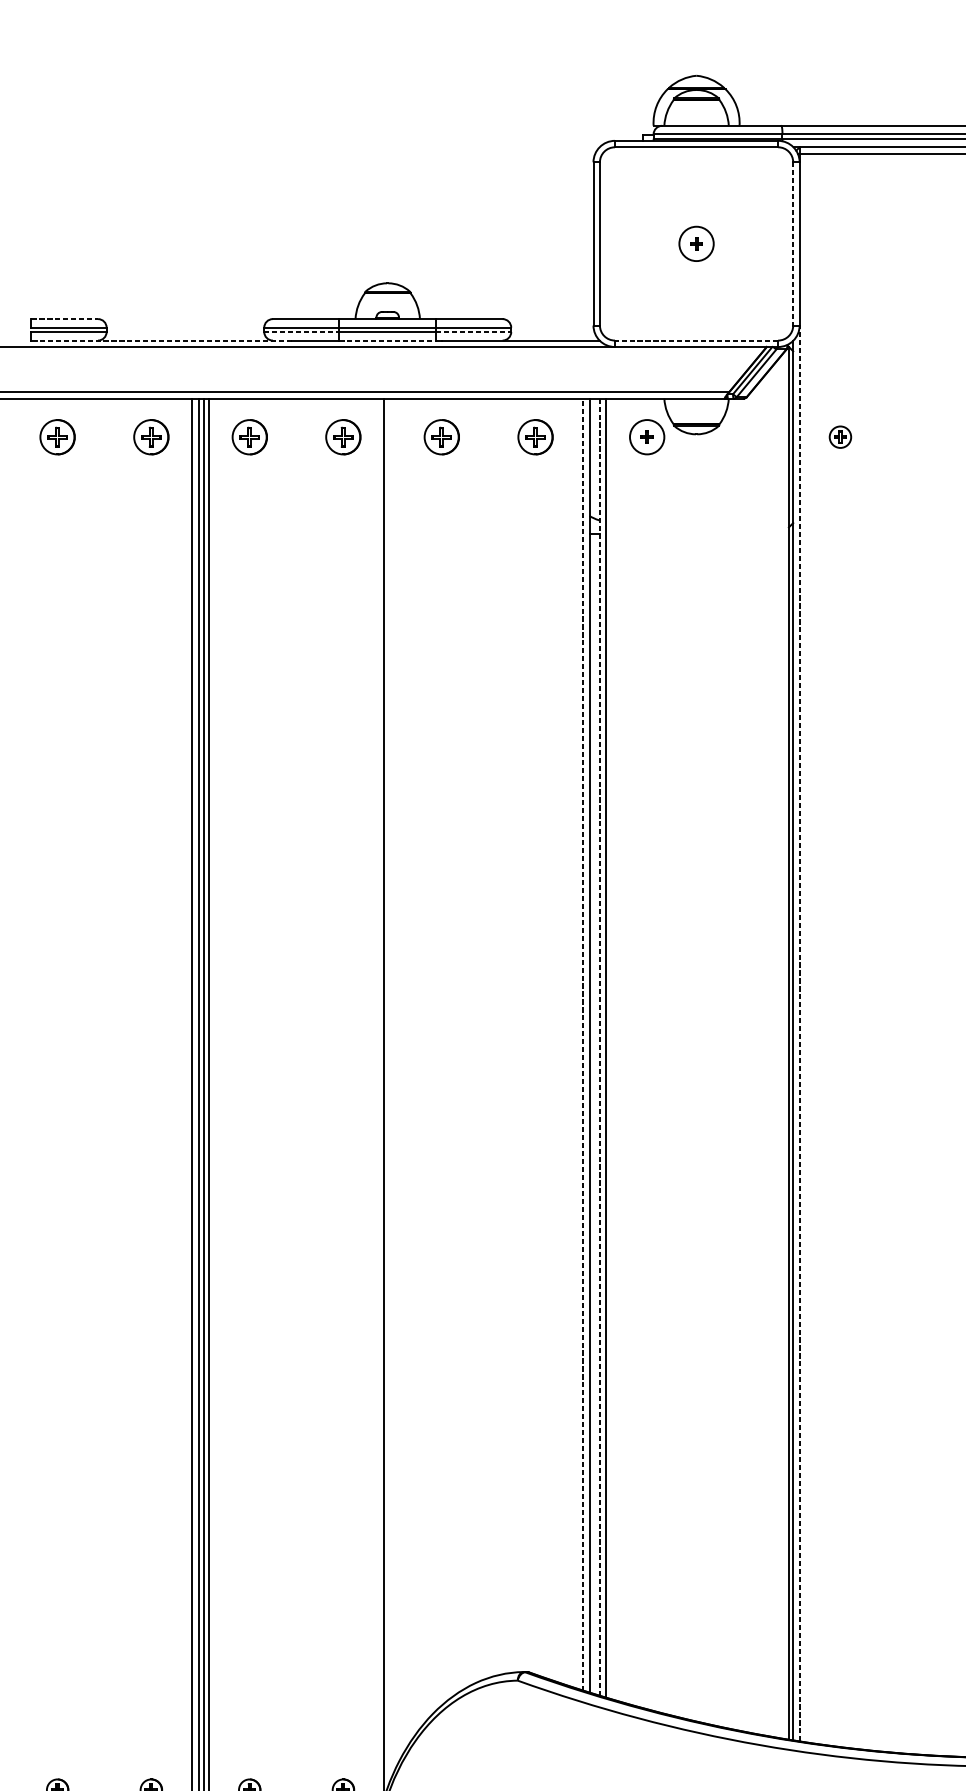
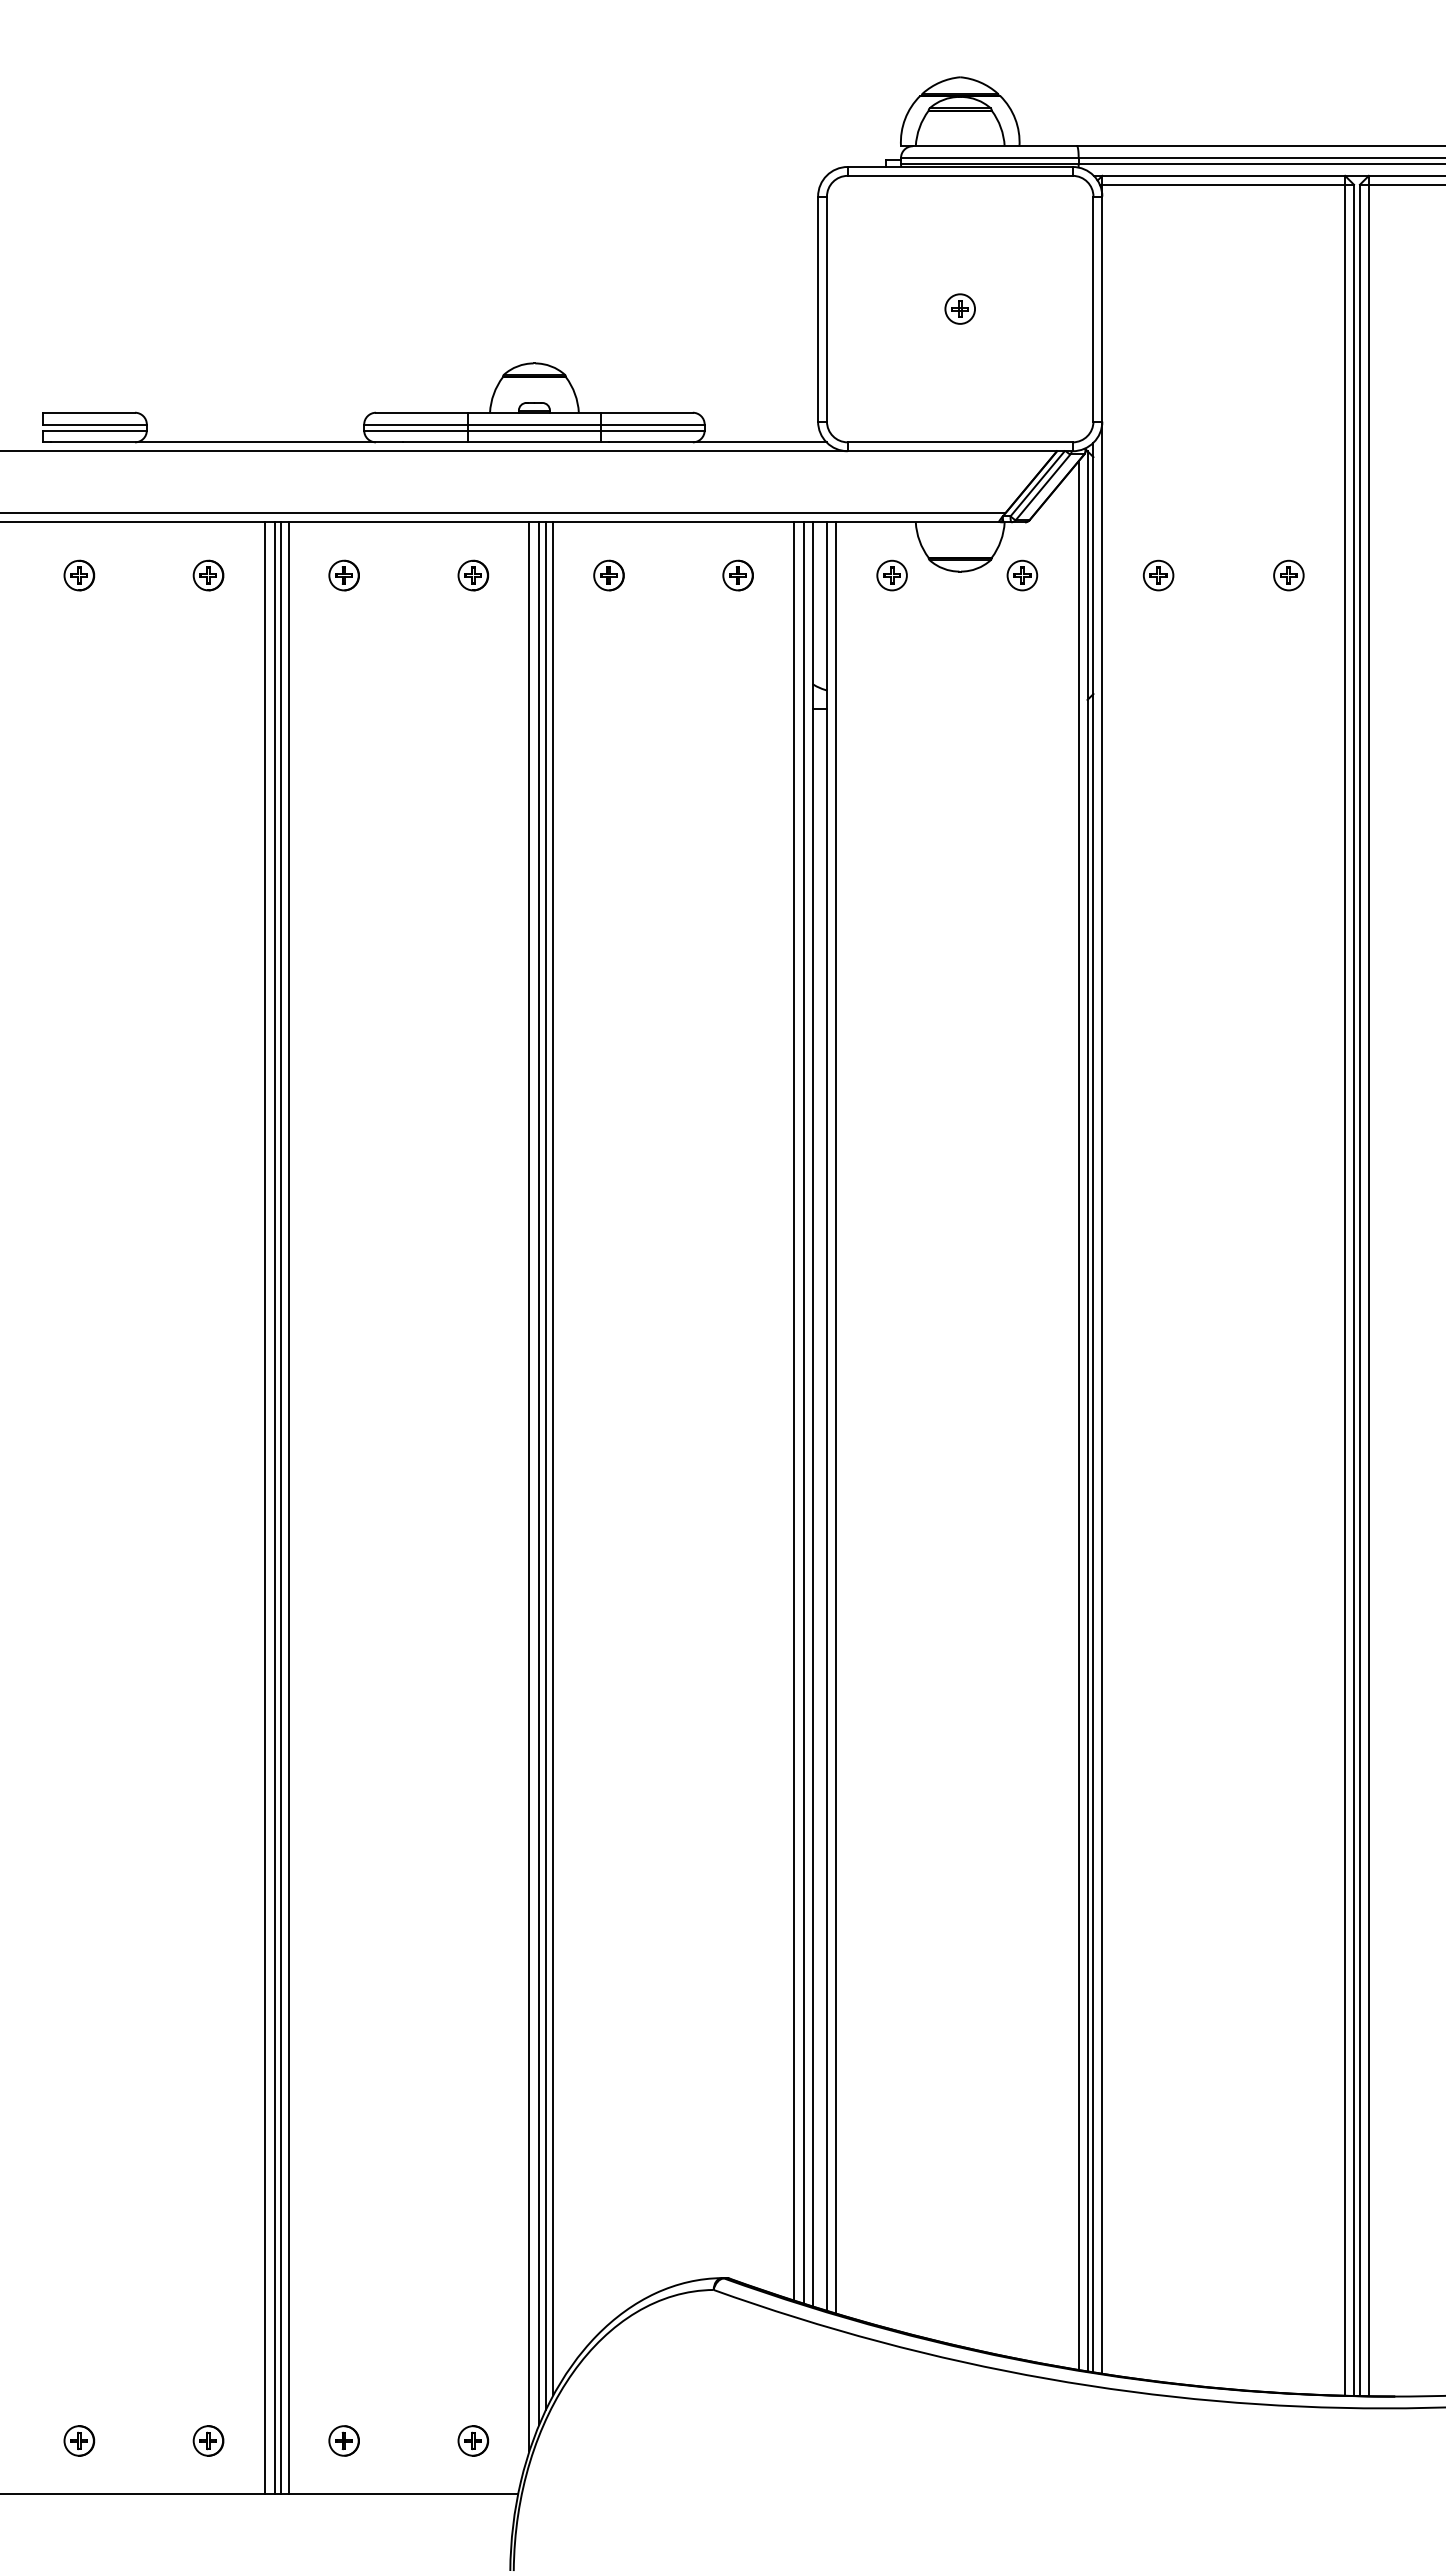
circle: (696, 243) -> (960, 308), size x0.62
line: (793, 244) -> (1093, 309), dashed -> solid
line: (65, 318) -> (89, 412), dashed -> solid
line: (302, 331) -> (416, 430), dashed -> solid
line: (473, 331) -> (652, 430), dashed -> solid
line: (164, 340) -> (226, 442), dashed -> solid
line: (387, 340) -> (534, 442), dashed -> solid
line: (696, 340) -> (960, 442), dashed -> solid
part: (57, 437) -> (79, 575), size x0.62
part: (151, 437) -> (208, 575), size x0.62
part: (249, 437) -> (343, 575), size x0.62
part: (343, 437) -> (473, 575), size x0.62
part: (441, 437) -> (608, 575), size x0.62
part: (535, 437) -> (737, 575), size x0.62
circle: (646, 437) -> (891, 575), size x0.62
part: (741, 437) -> (1022, 575), added
part: (934, 437) -> (1288, 575), added
line: (799, 1033) -> (1102, 1397), dashed -> solid
line: (576, 1043) -> (794, 1411), added
line: (583, 1044) -> (804, 1413), dashed -> solid
line: (782, 1046) -> (1078, 1415), added
line: (599, 1047) -> (826, 1417), dashed -> solid
line: (401, 1077) -> (553, 1458), added
line: (395, 1083) -> (545, 1466), added
line: (391, 1088) -> (539, 1473), added

